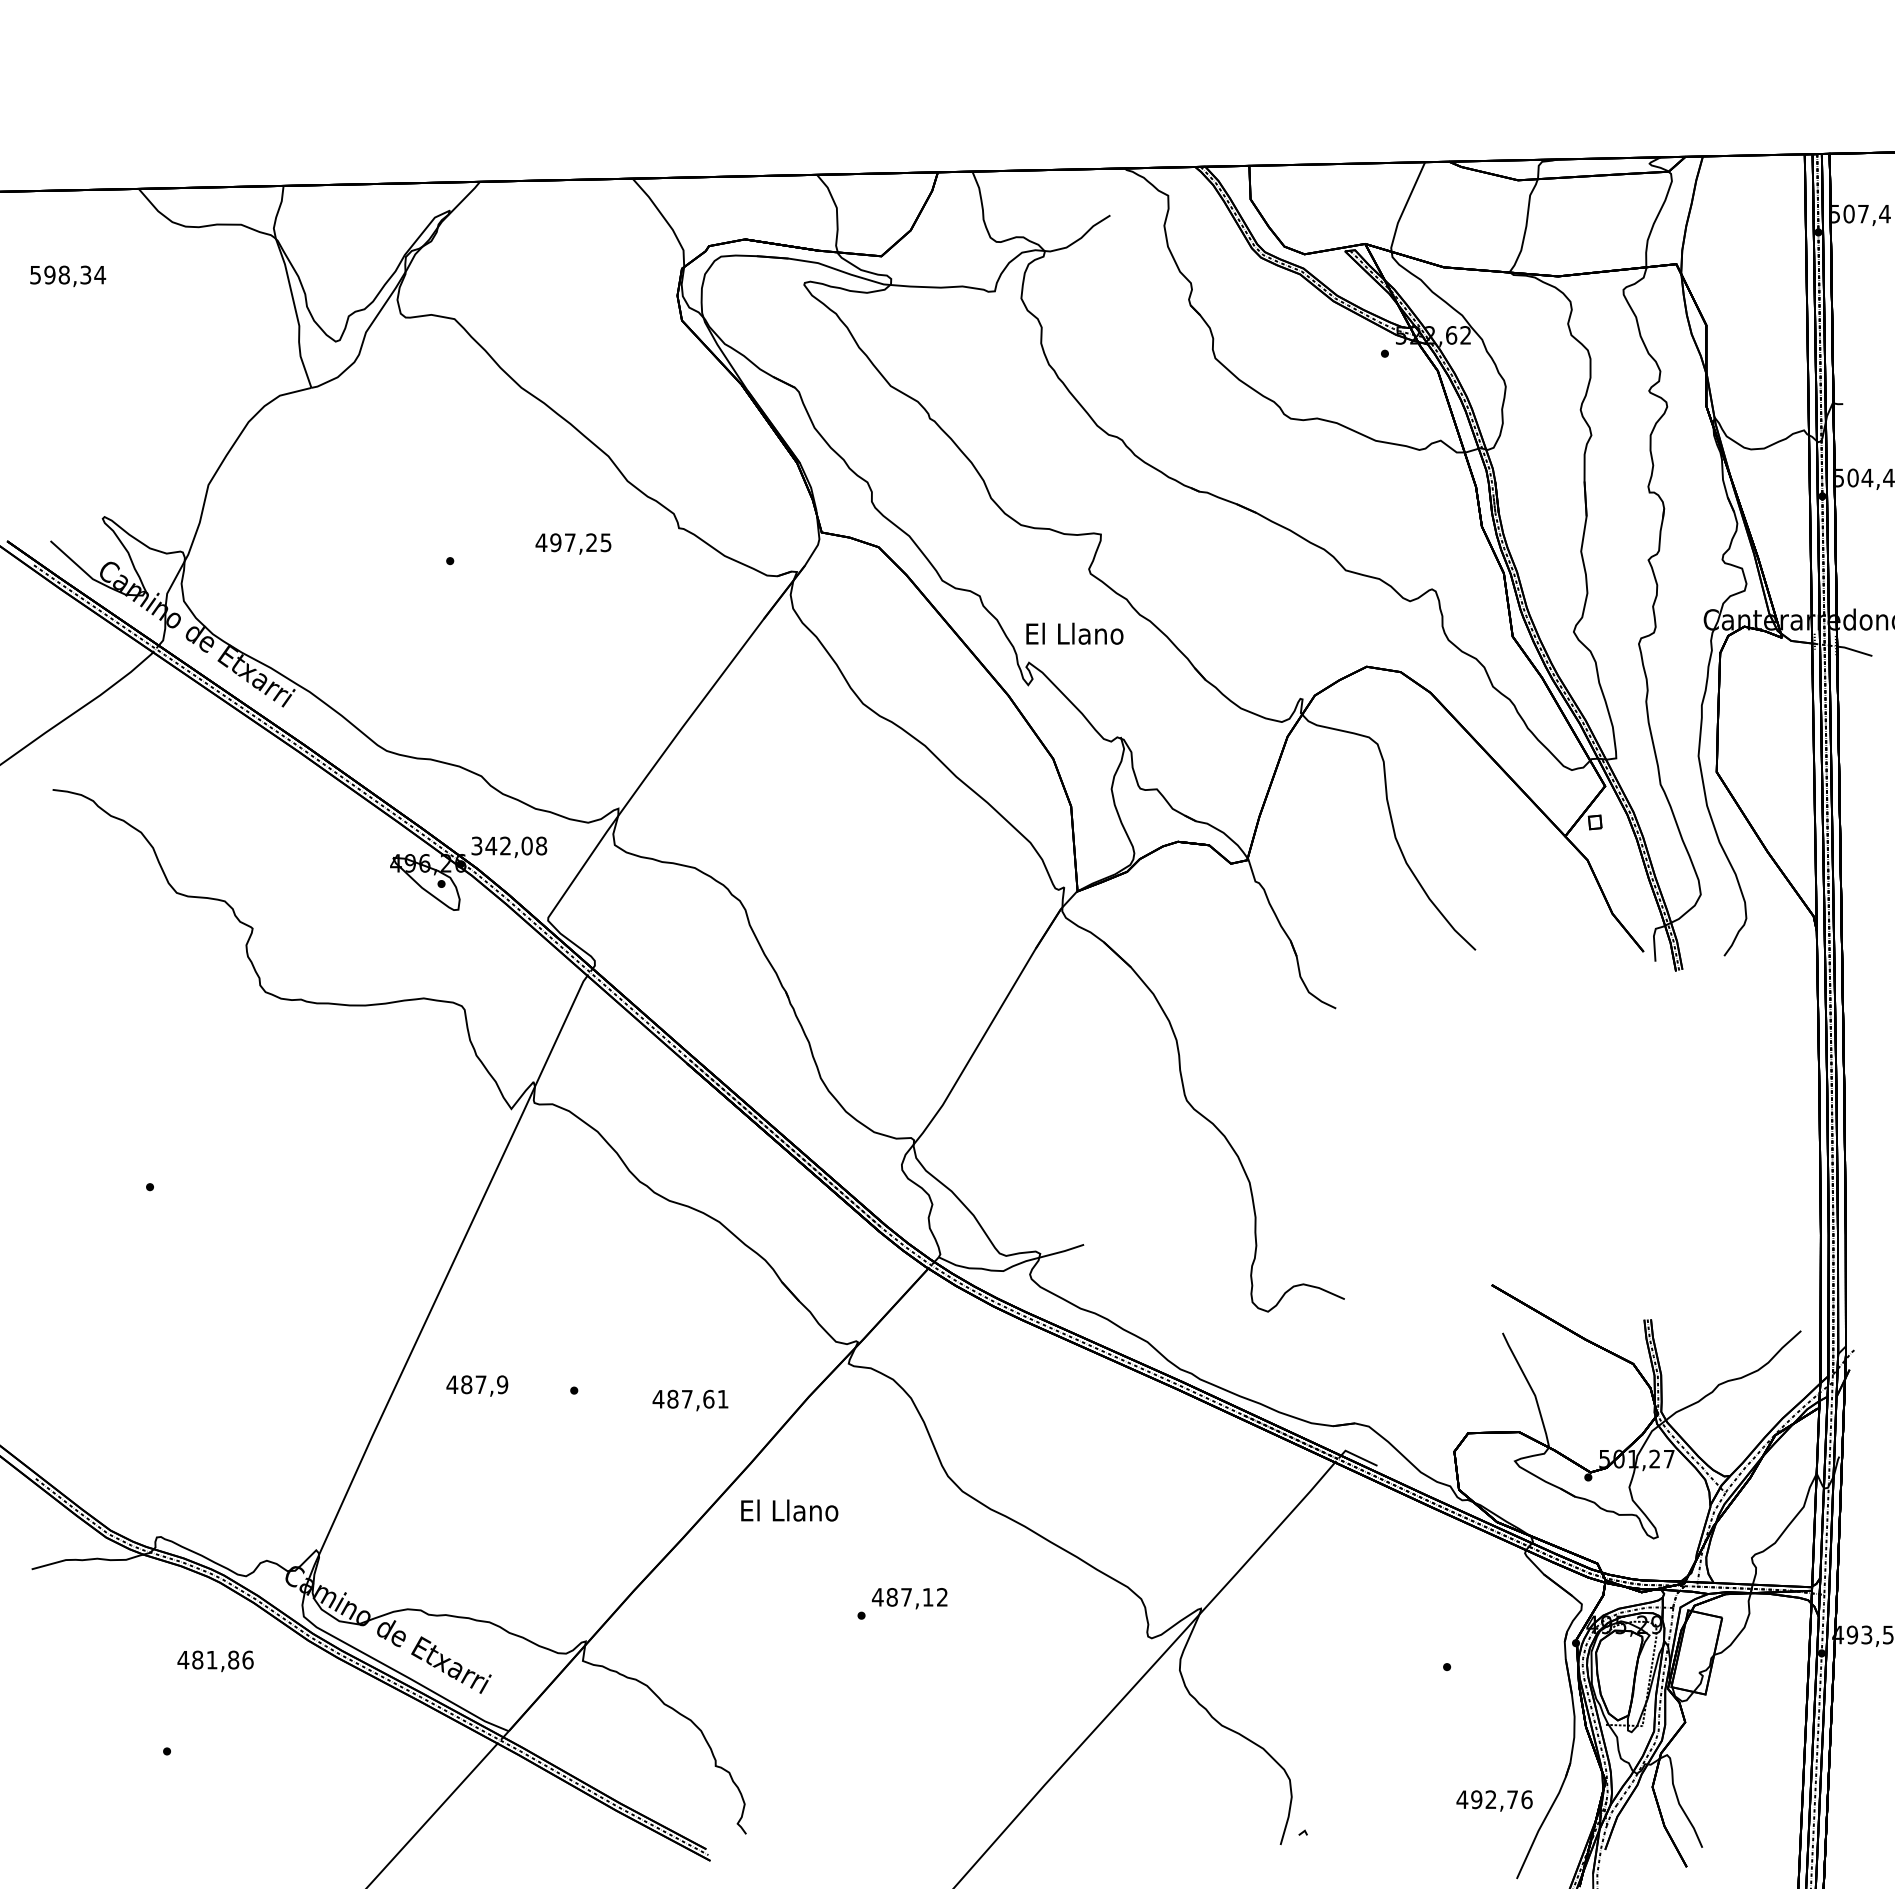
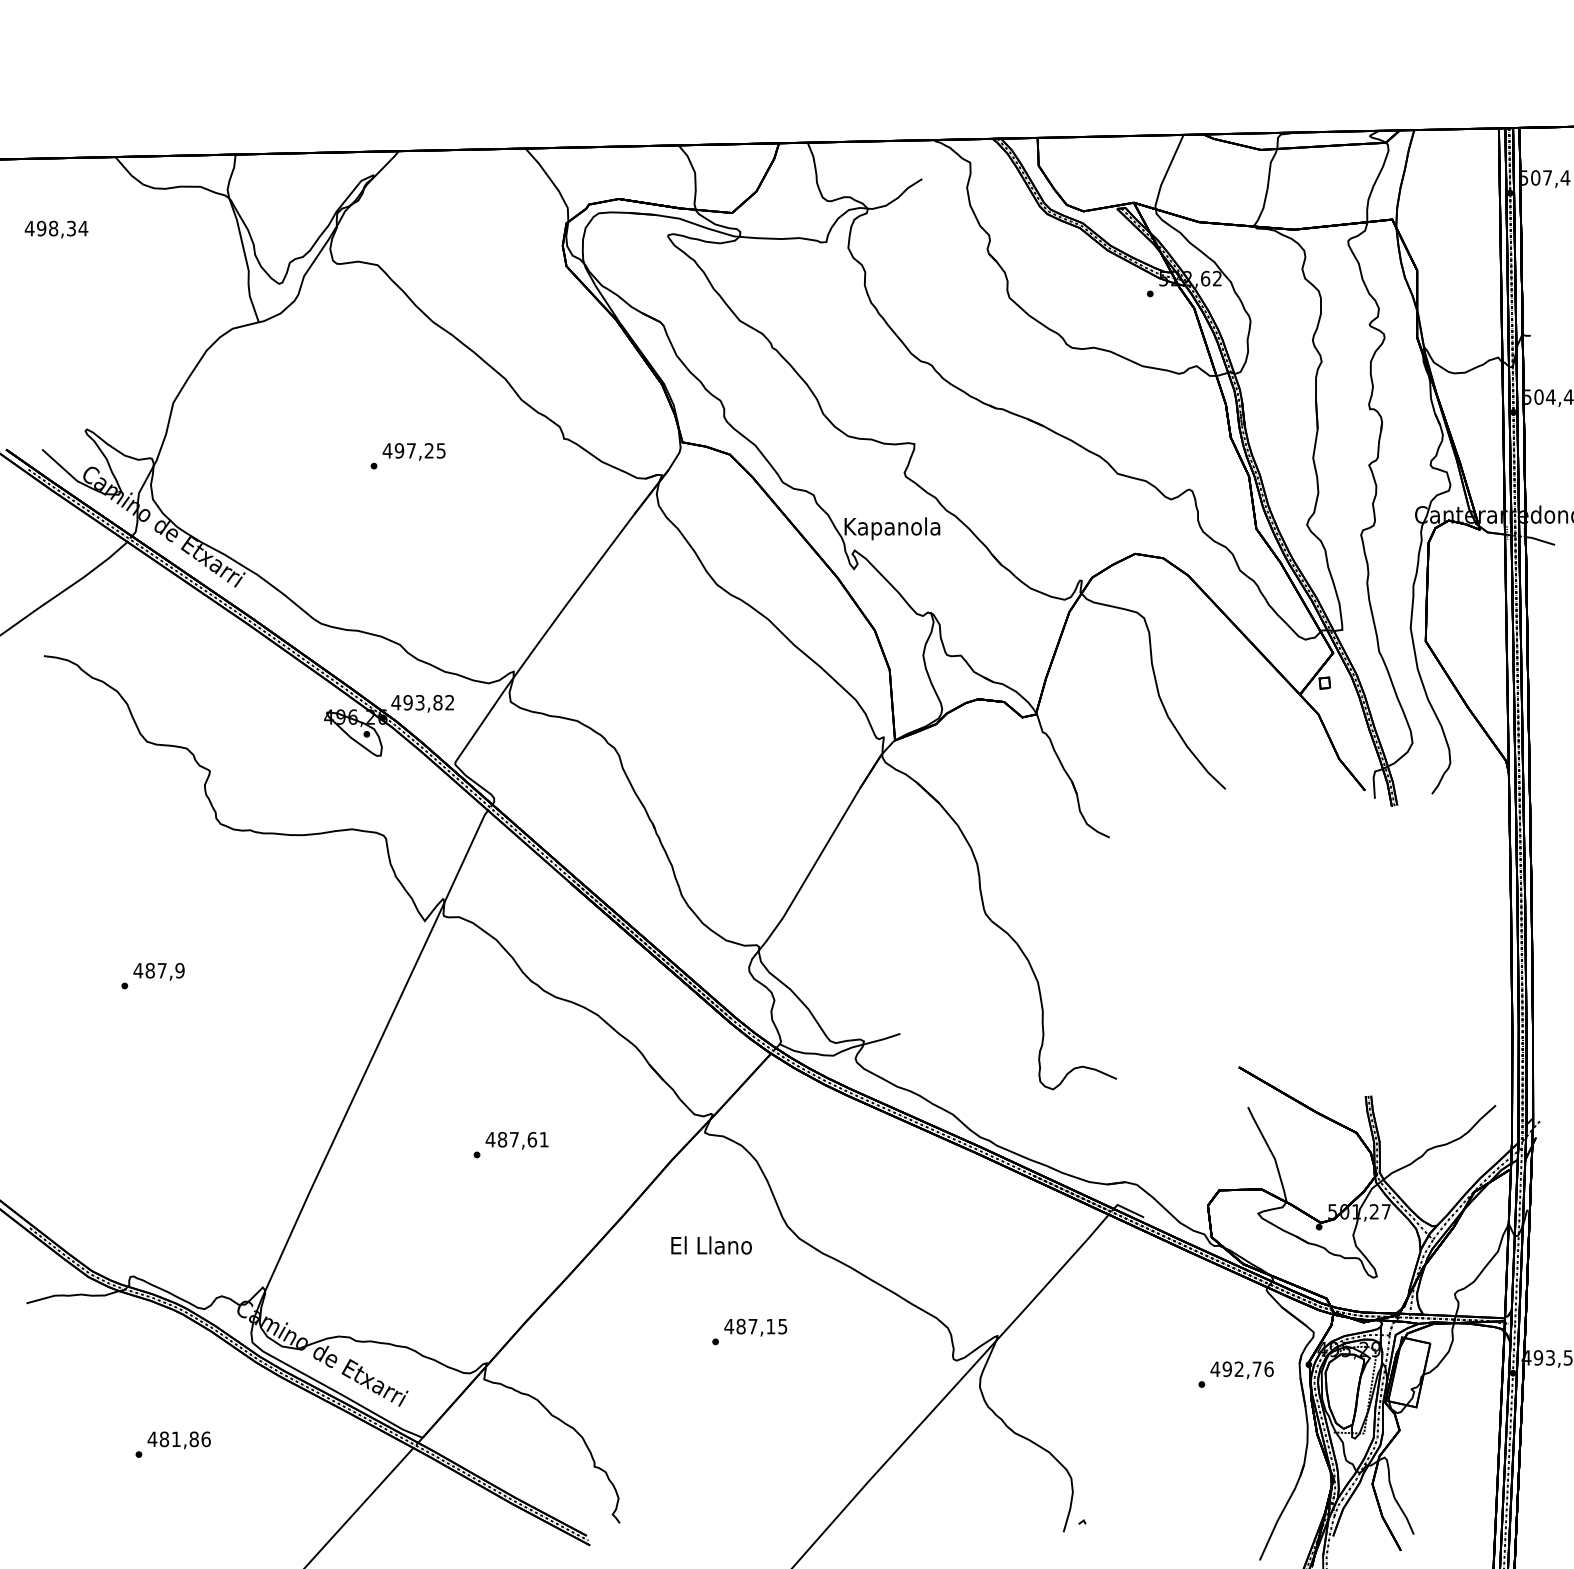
text: (35, 275) -> (29, 228), 598,34 -> 498,34
text: (573, 543) -> (414, 451), moved
text: (1074, 636) -> (892, 528), El Llano -> Kapanola
text: (509, 845) -> (423, 702), 342,08 -> 493,82
text: (477, 1385) -> (159, 971), moved
text: (690, 1400) -> (517, 1140), moved
text: (789, 1510) -> (711, 1245), moved
text: (942, 1597) -> (782, 1326), 487,12 -> 487,15
text: (215, 1661) -> (179, 1440), moved
text: (1494, 1800) -> (1242, 1369), moved

